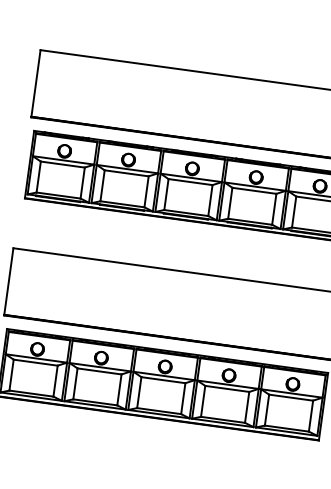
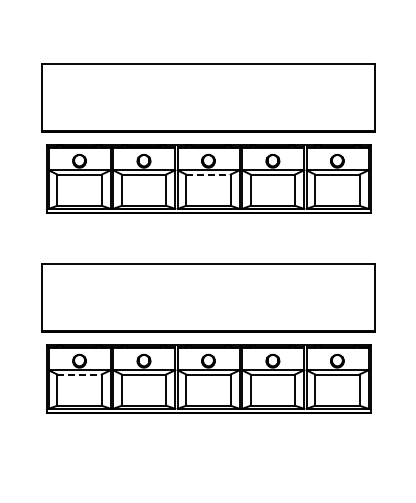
line: (190, 182) -> (208, 174), solid -> dashed
line: (36, 362) -> (80, 374), solid -> dashed

